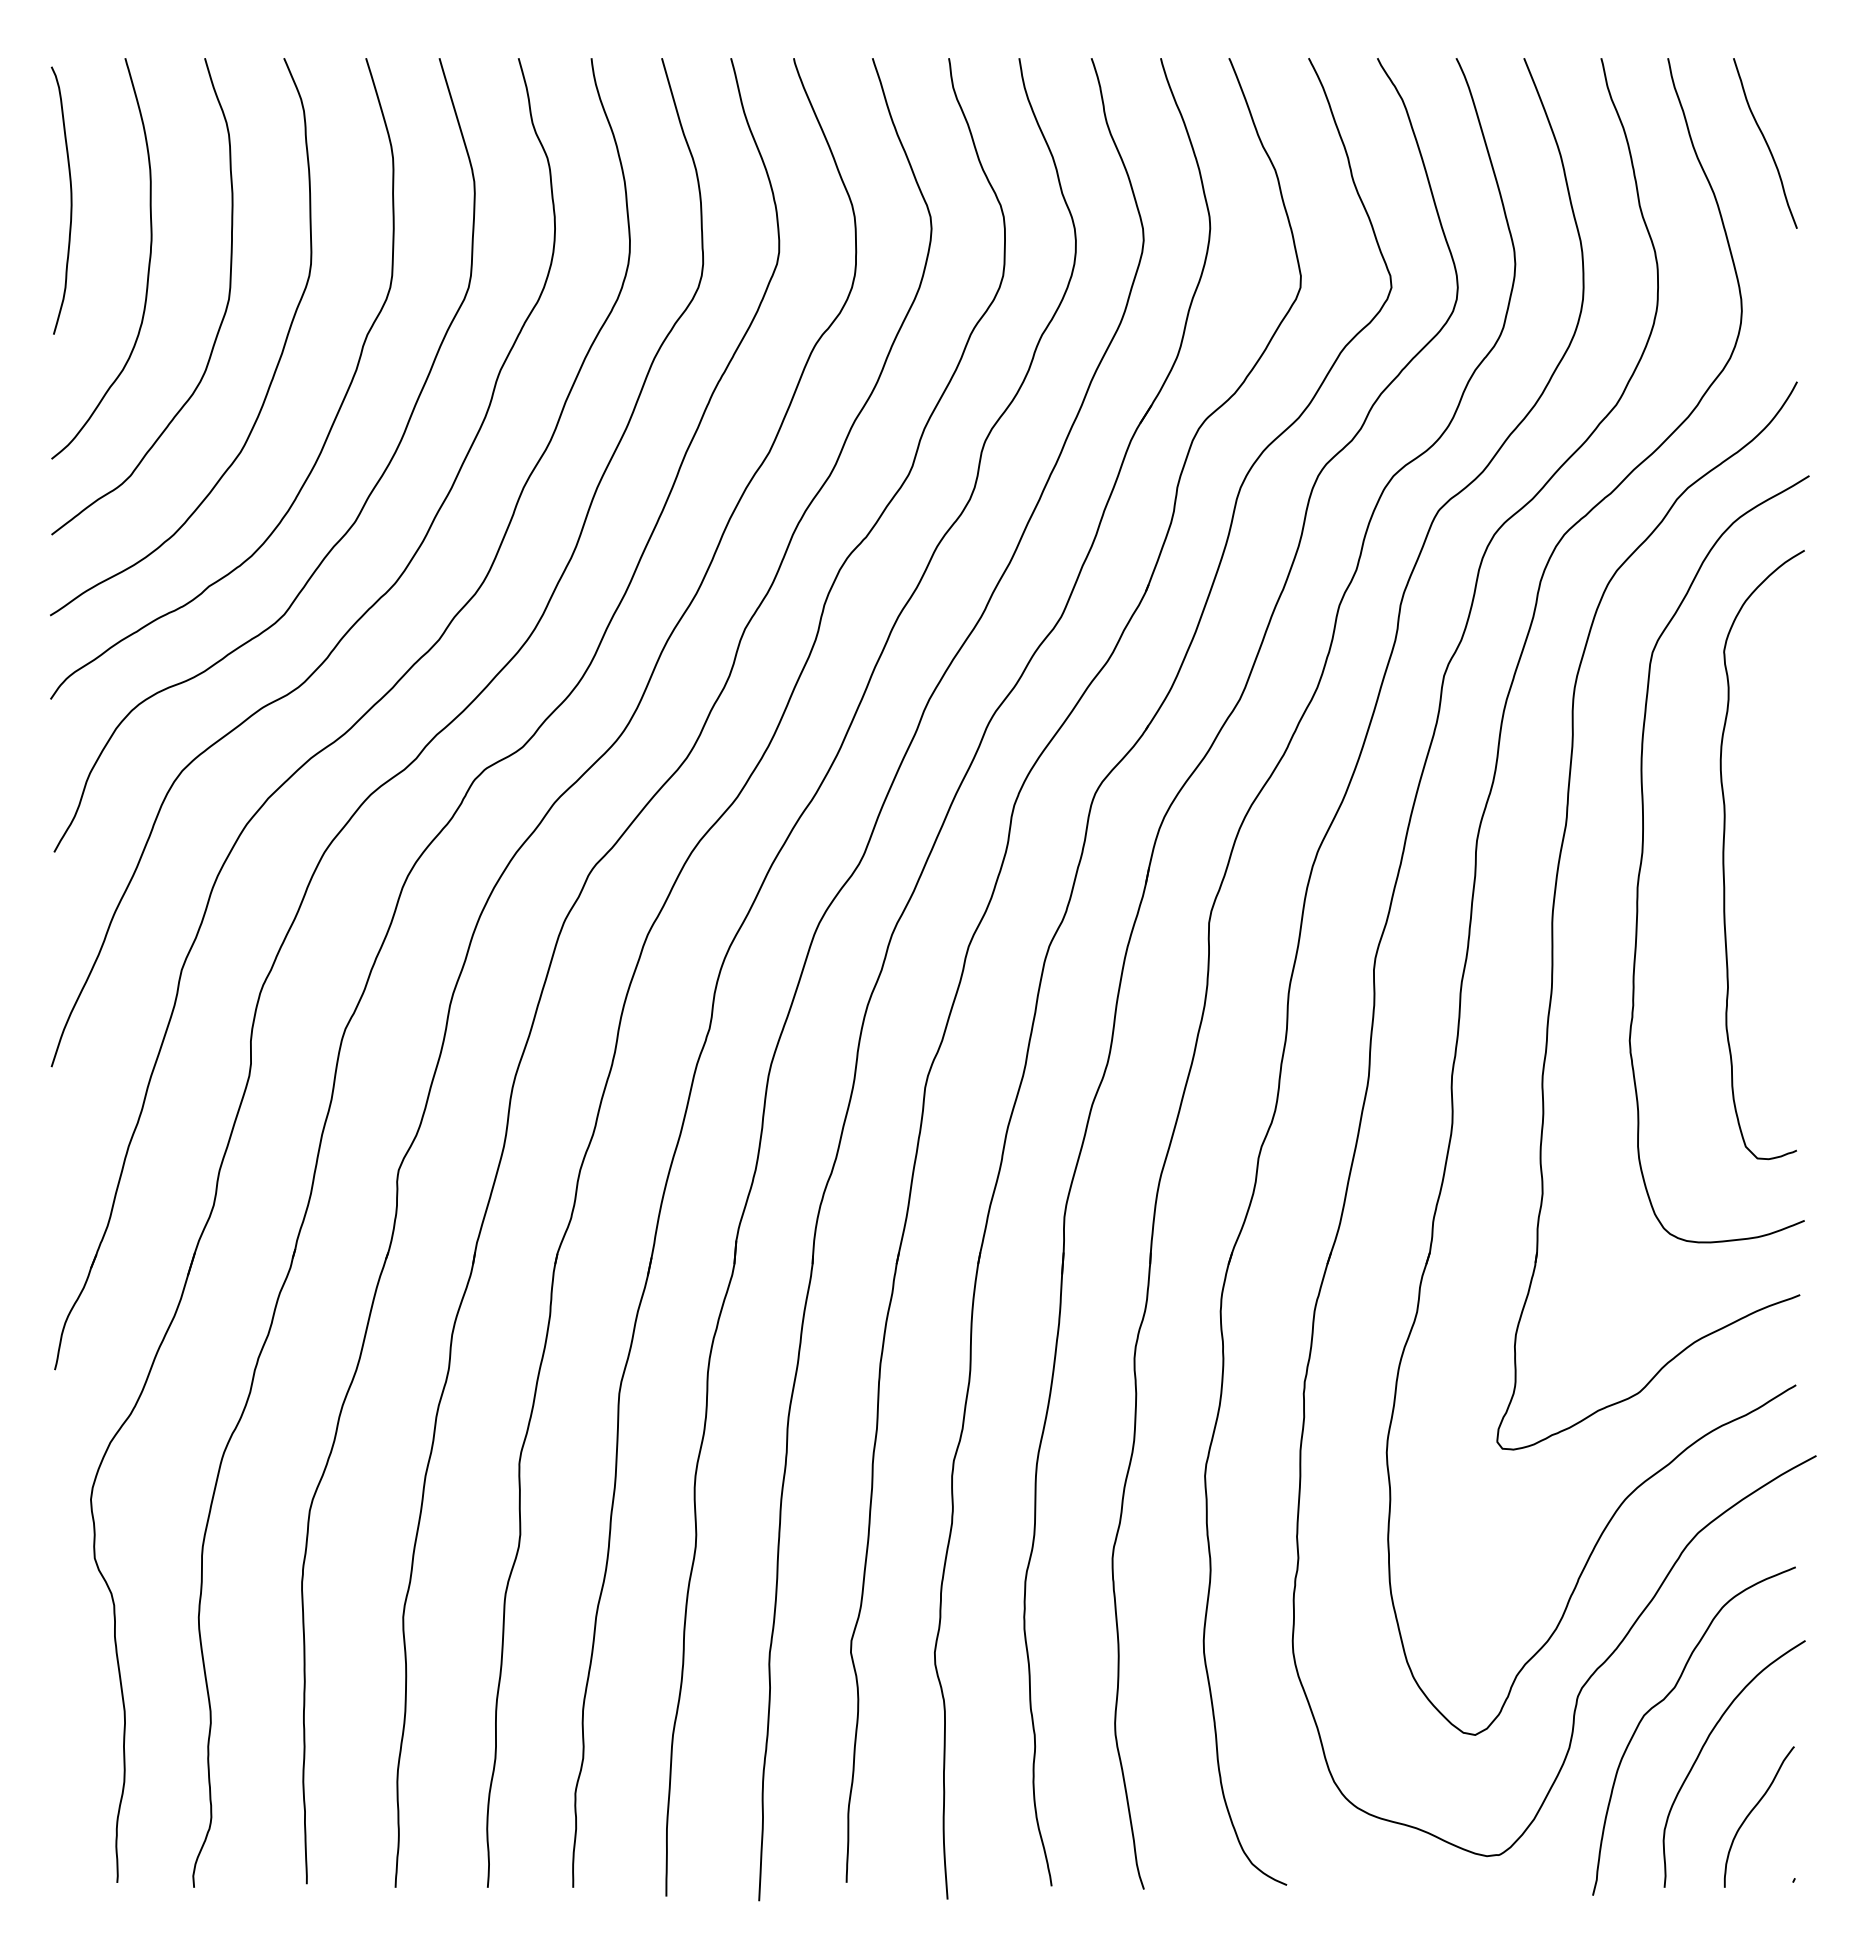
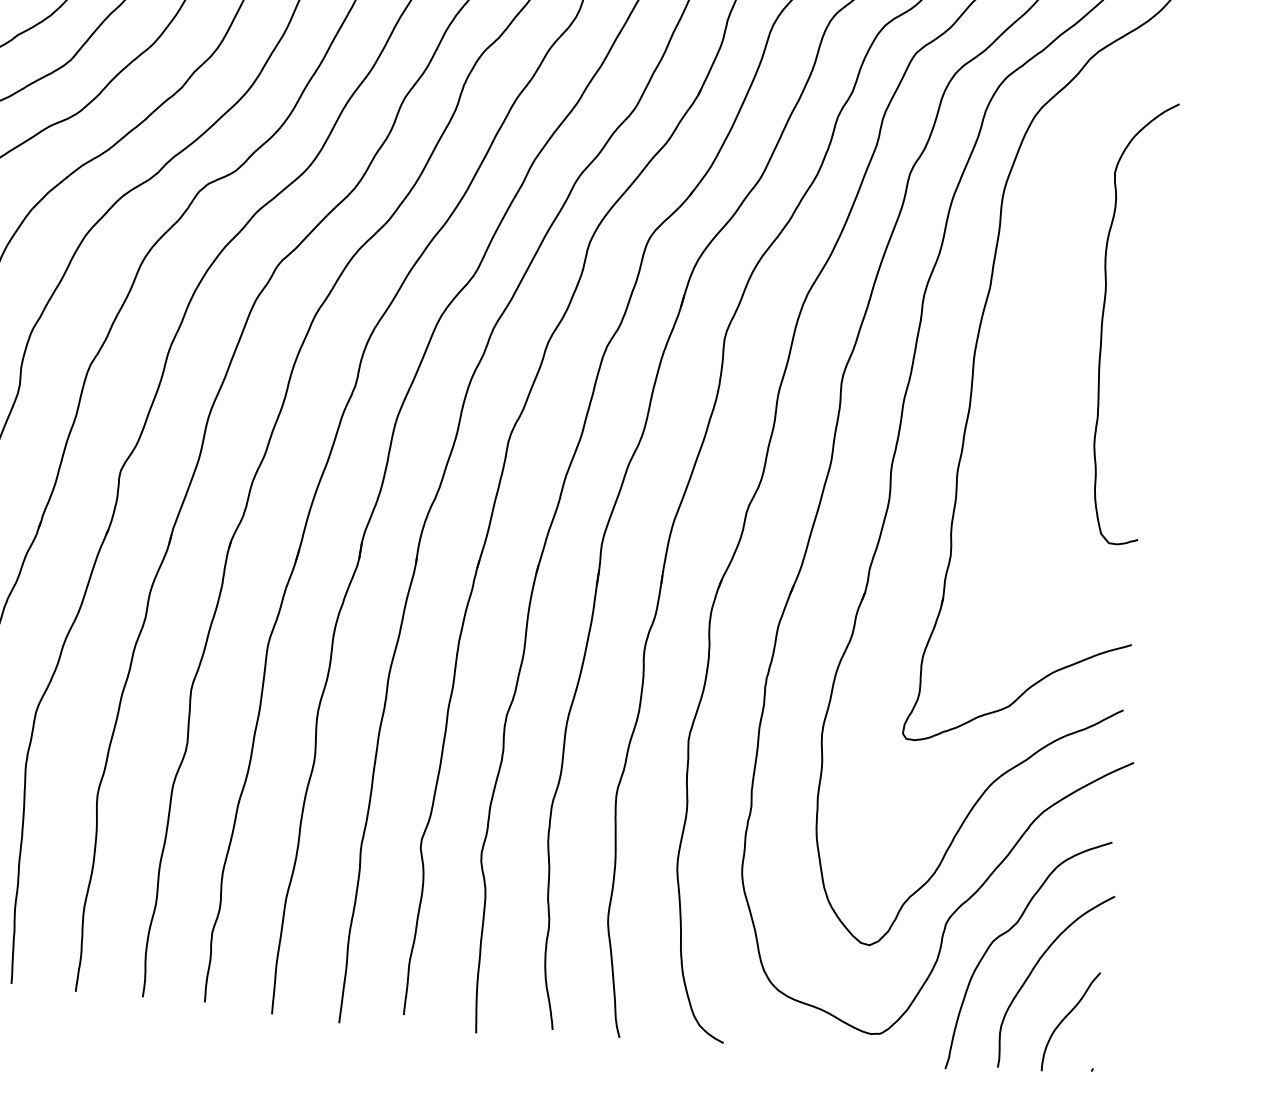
curve: (1643, 853) -> (1044, 314), removed

